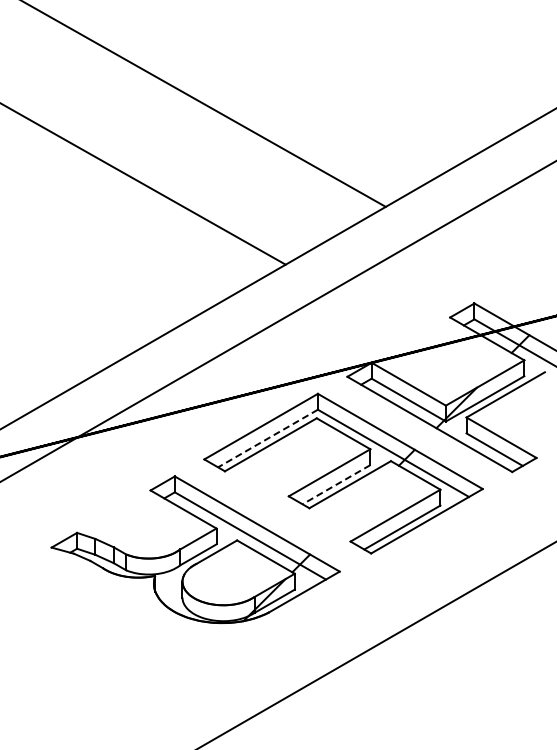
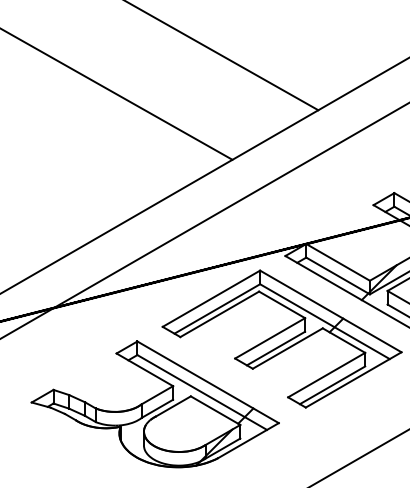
line: (268, 438) -> (217, 308), dashed -> solid
line: (336, 484) -> (276, 348), dashed -> solid

